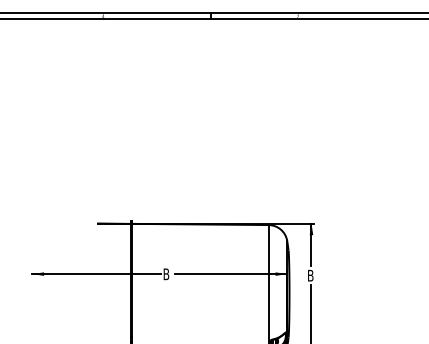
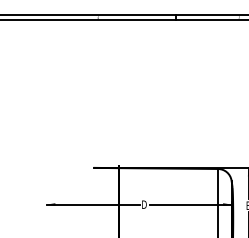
text: (167, 273) -> (144, 204), B -> D

